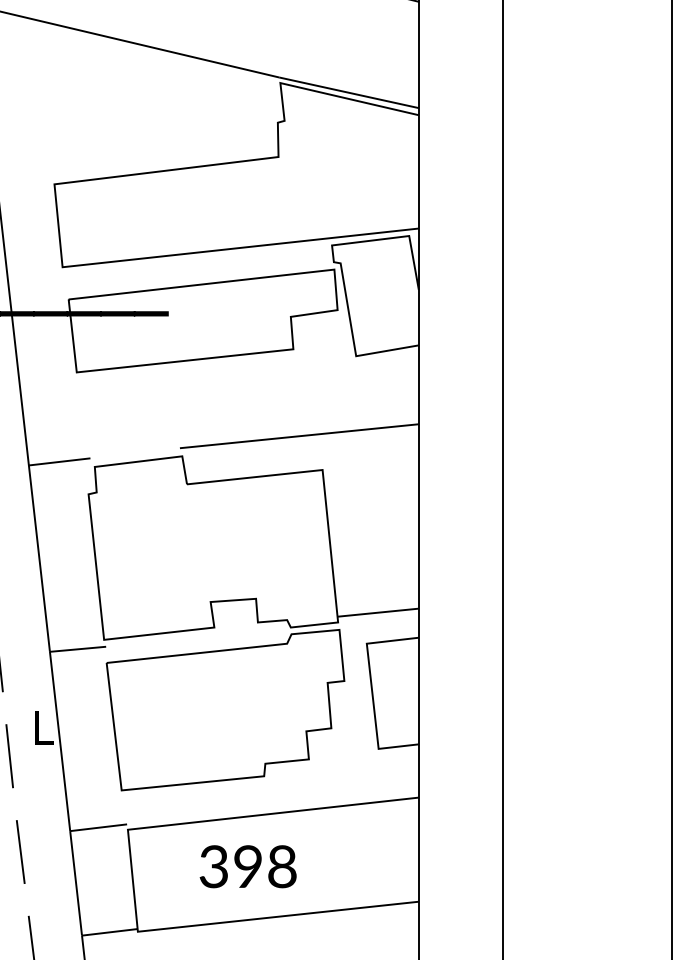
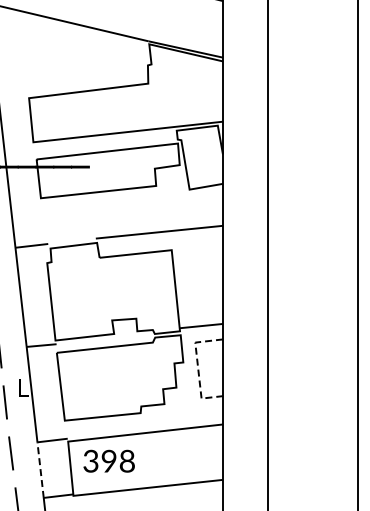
line: (372, 692) -> (198, 368), solid -> dashed
text: (246, 865) -> (108, 460), moved
line: (75, 884) -> (40, 470), solid -> dashed

